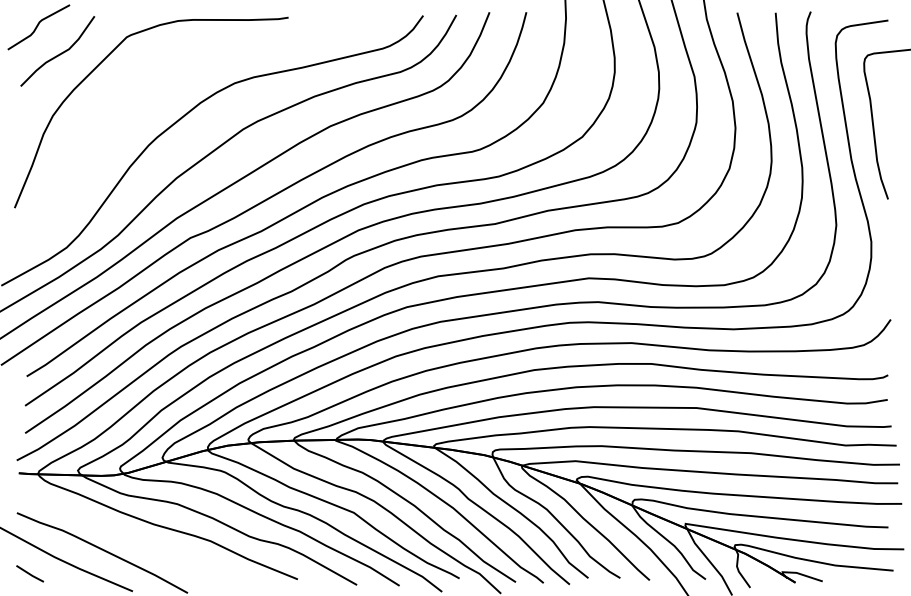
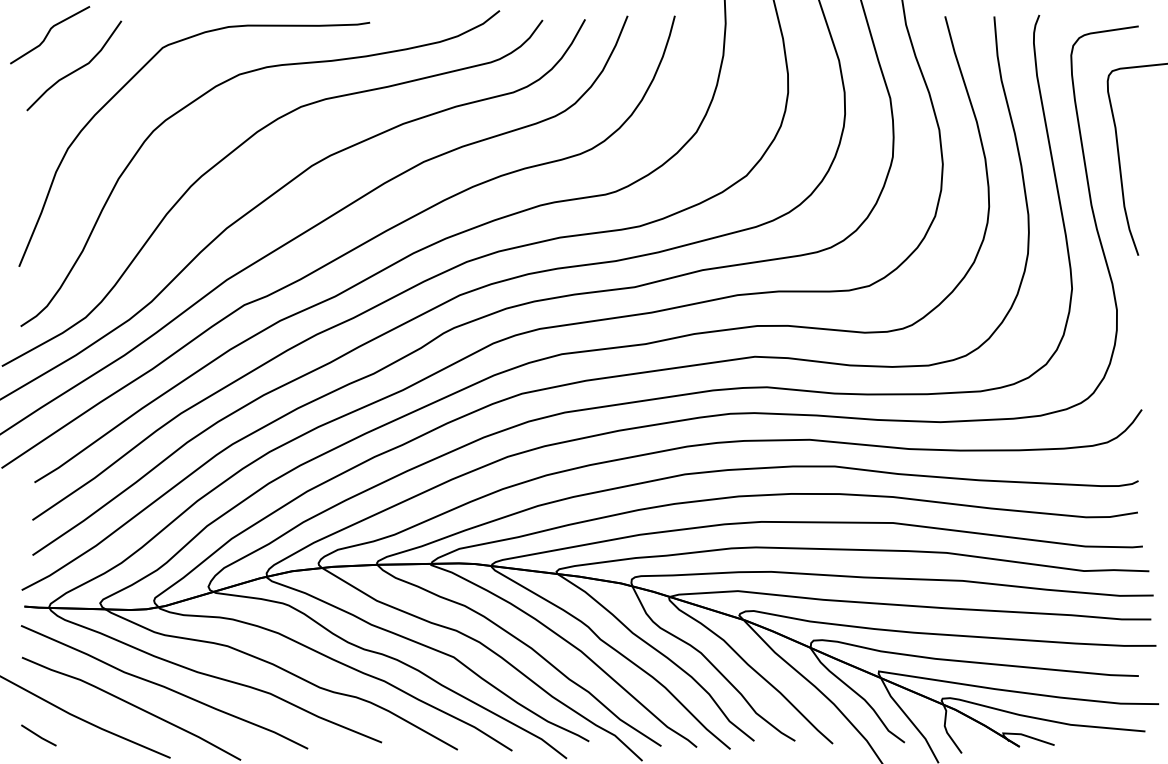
part: (164, 71) -> (210, 91), added
curve: (128, 536) -> (164, 687), added

